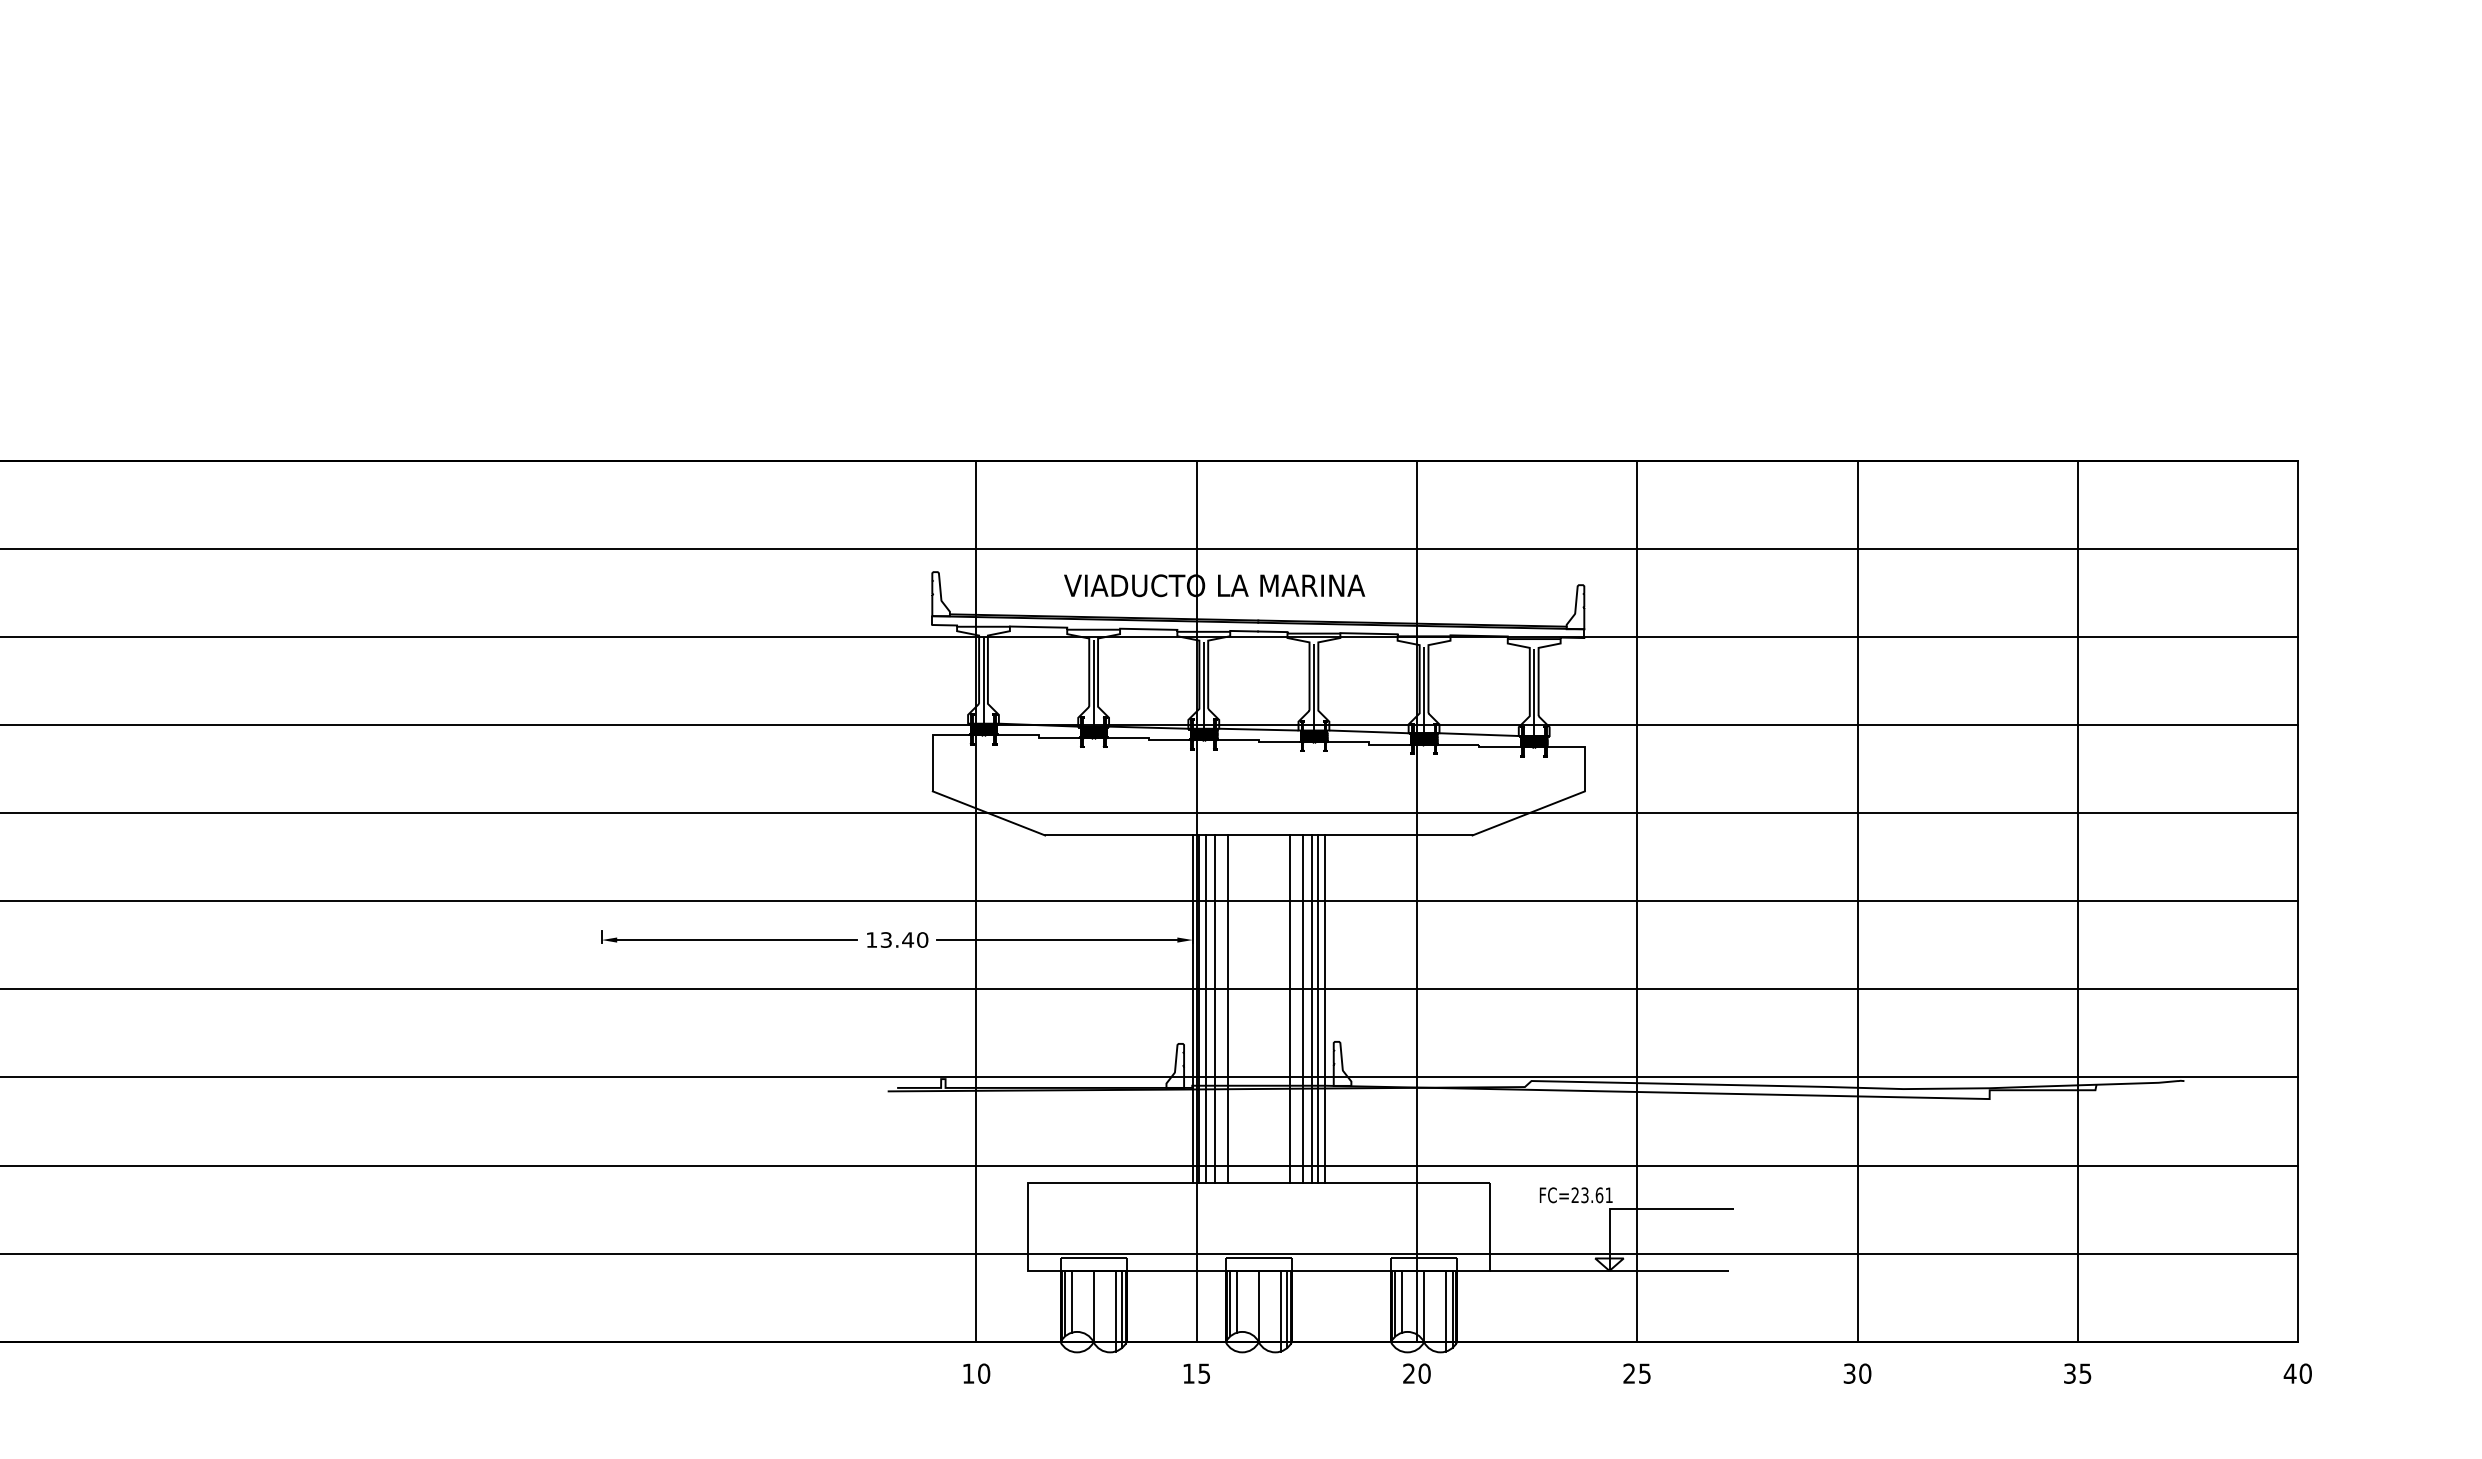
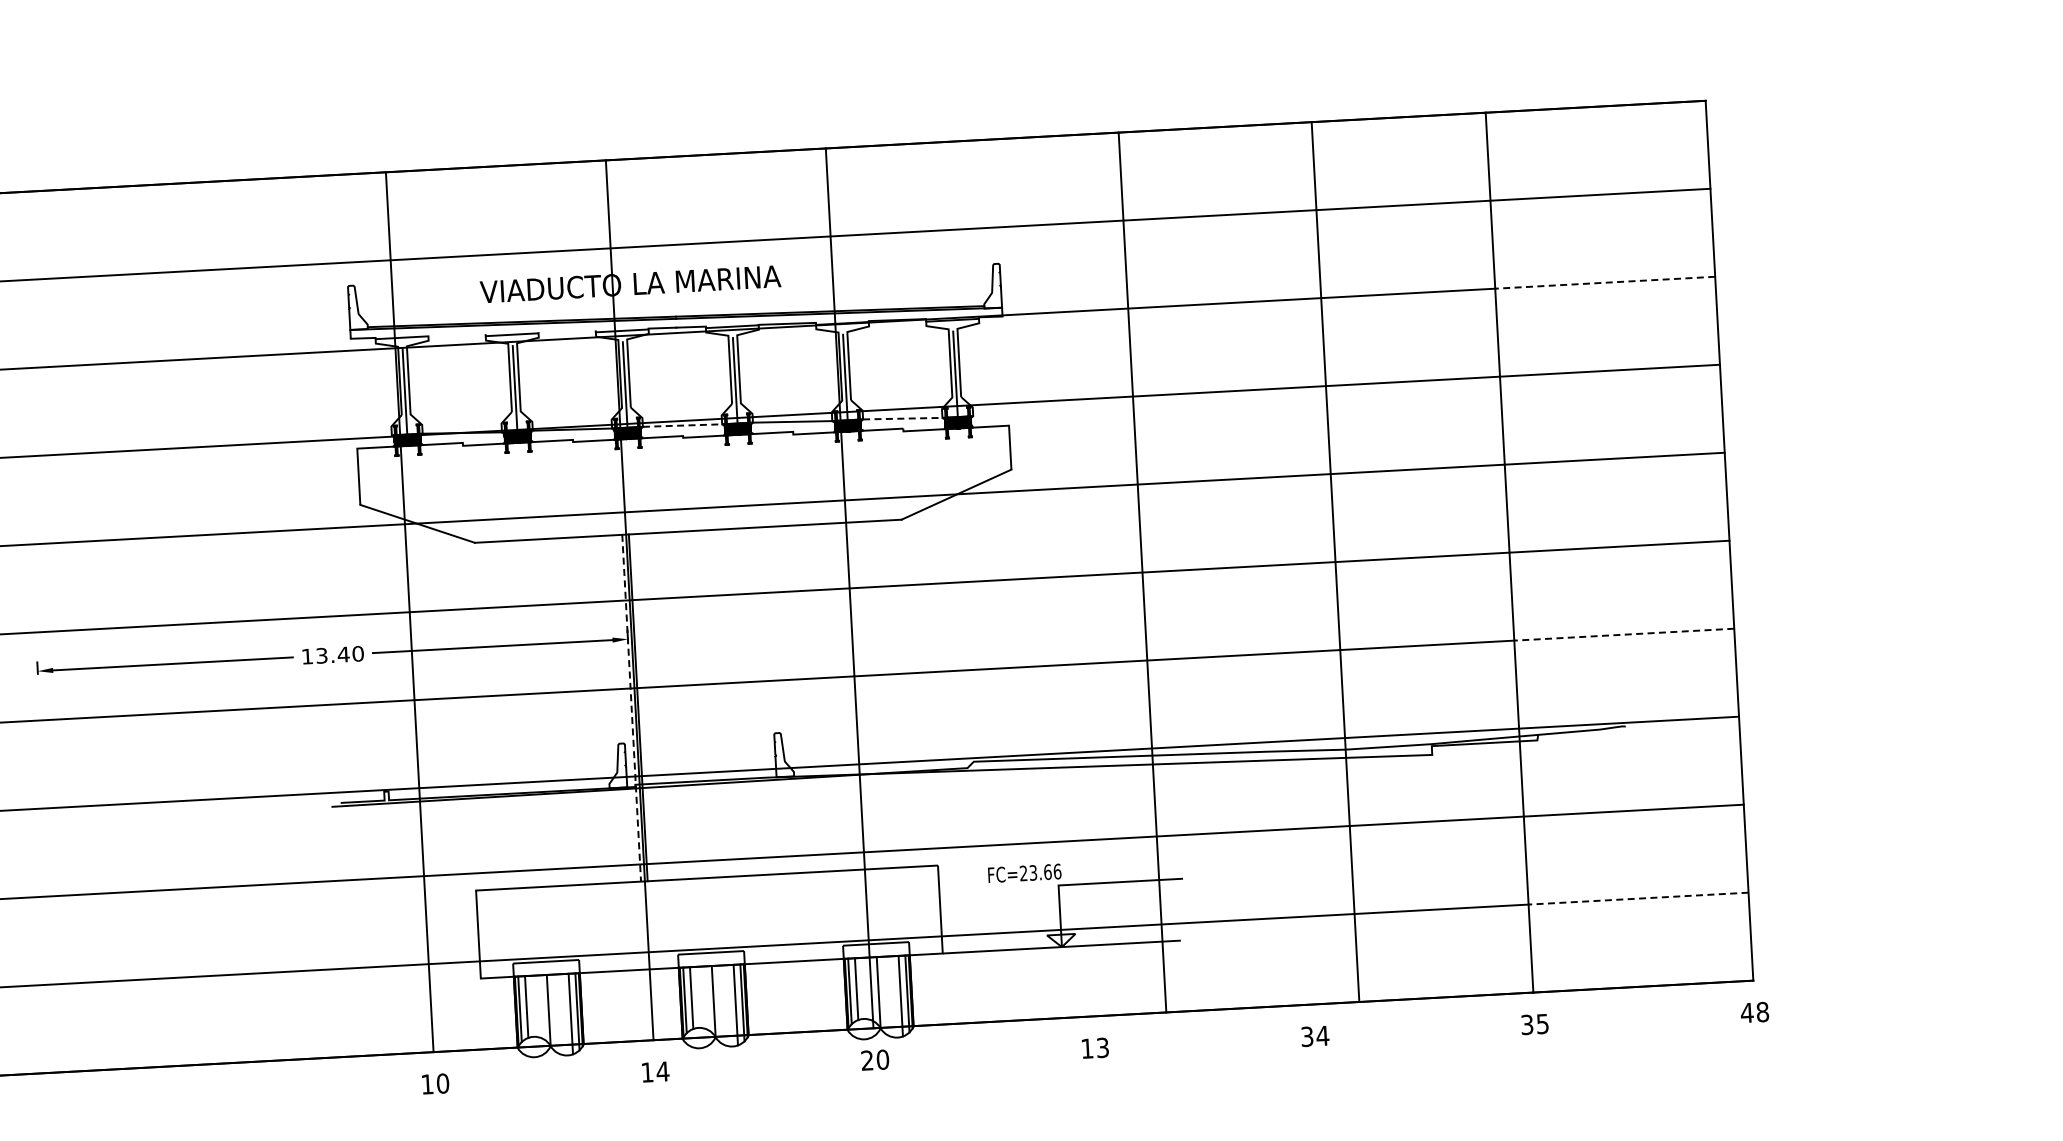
line: (1038, 626) -> (456, 334), removed
line: (1148, 628) -> (566, 330), removed
line: (2187, 636) -> (1604, 282), solid -> dashed
line: (1258, 729) -> (682, 425), solid -> dashed
line: (1479, 734) -> (903, 418), solid -> dashed
line: (1637, 900) -> (1142, 571), moved
line: (1857, 900) -> (1335, 561), moved
line: (2187, 989) -> (1623, 634), solid -> dashed
line: (1205, 1008) -> (644, 706), removed
line: (1214, 1008) -> (653, 706), removed
line: (1228, 1008) -> (667, 705), removed
line: (1289, 1008) -> (728, 702), removed
line: (1302, 1008) -> (741, 701), removed
line: (1311, 1008) -> (750, 701), removed
line: (1318, 1008) -> (757, 700), removed
line: (1324, 1008) -> (763, 700), removed
line: (1192, 1009) -> (631, 708), solid -> dashed
text: (1609, 1195) -> (1057, 871), FC=23.61 -> FC=23.66
line: (2187, 1253) -> (1638, 898), solid -> dashed
text: (1203, 1373) -> (662, 1071), 15 -> 14
text: (1636, 1373) -> (1094, 1048), 25 -> 13
text: (1864, 1373) -> (1322, 1035), 30 -> 34
text: (2305, 1373) -> (1762, 1011), 40 -> 48

